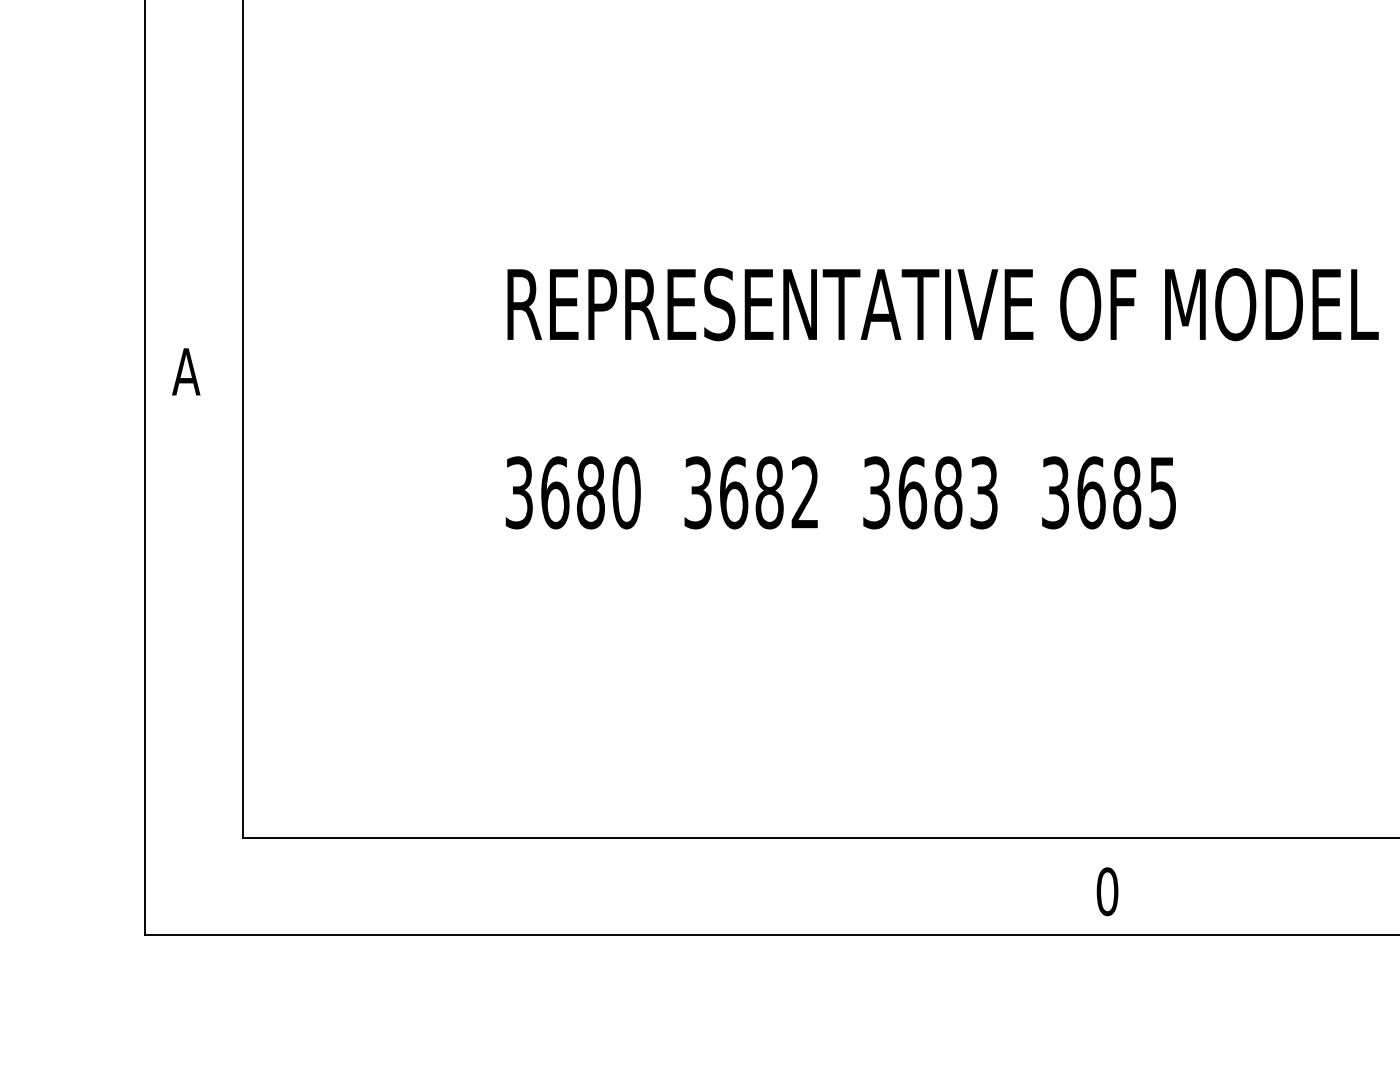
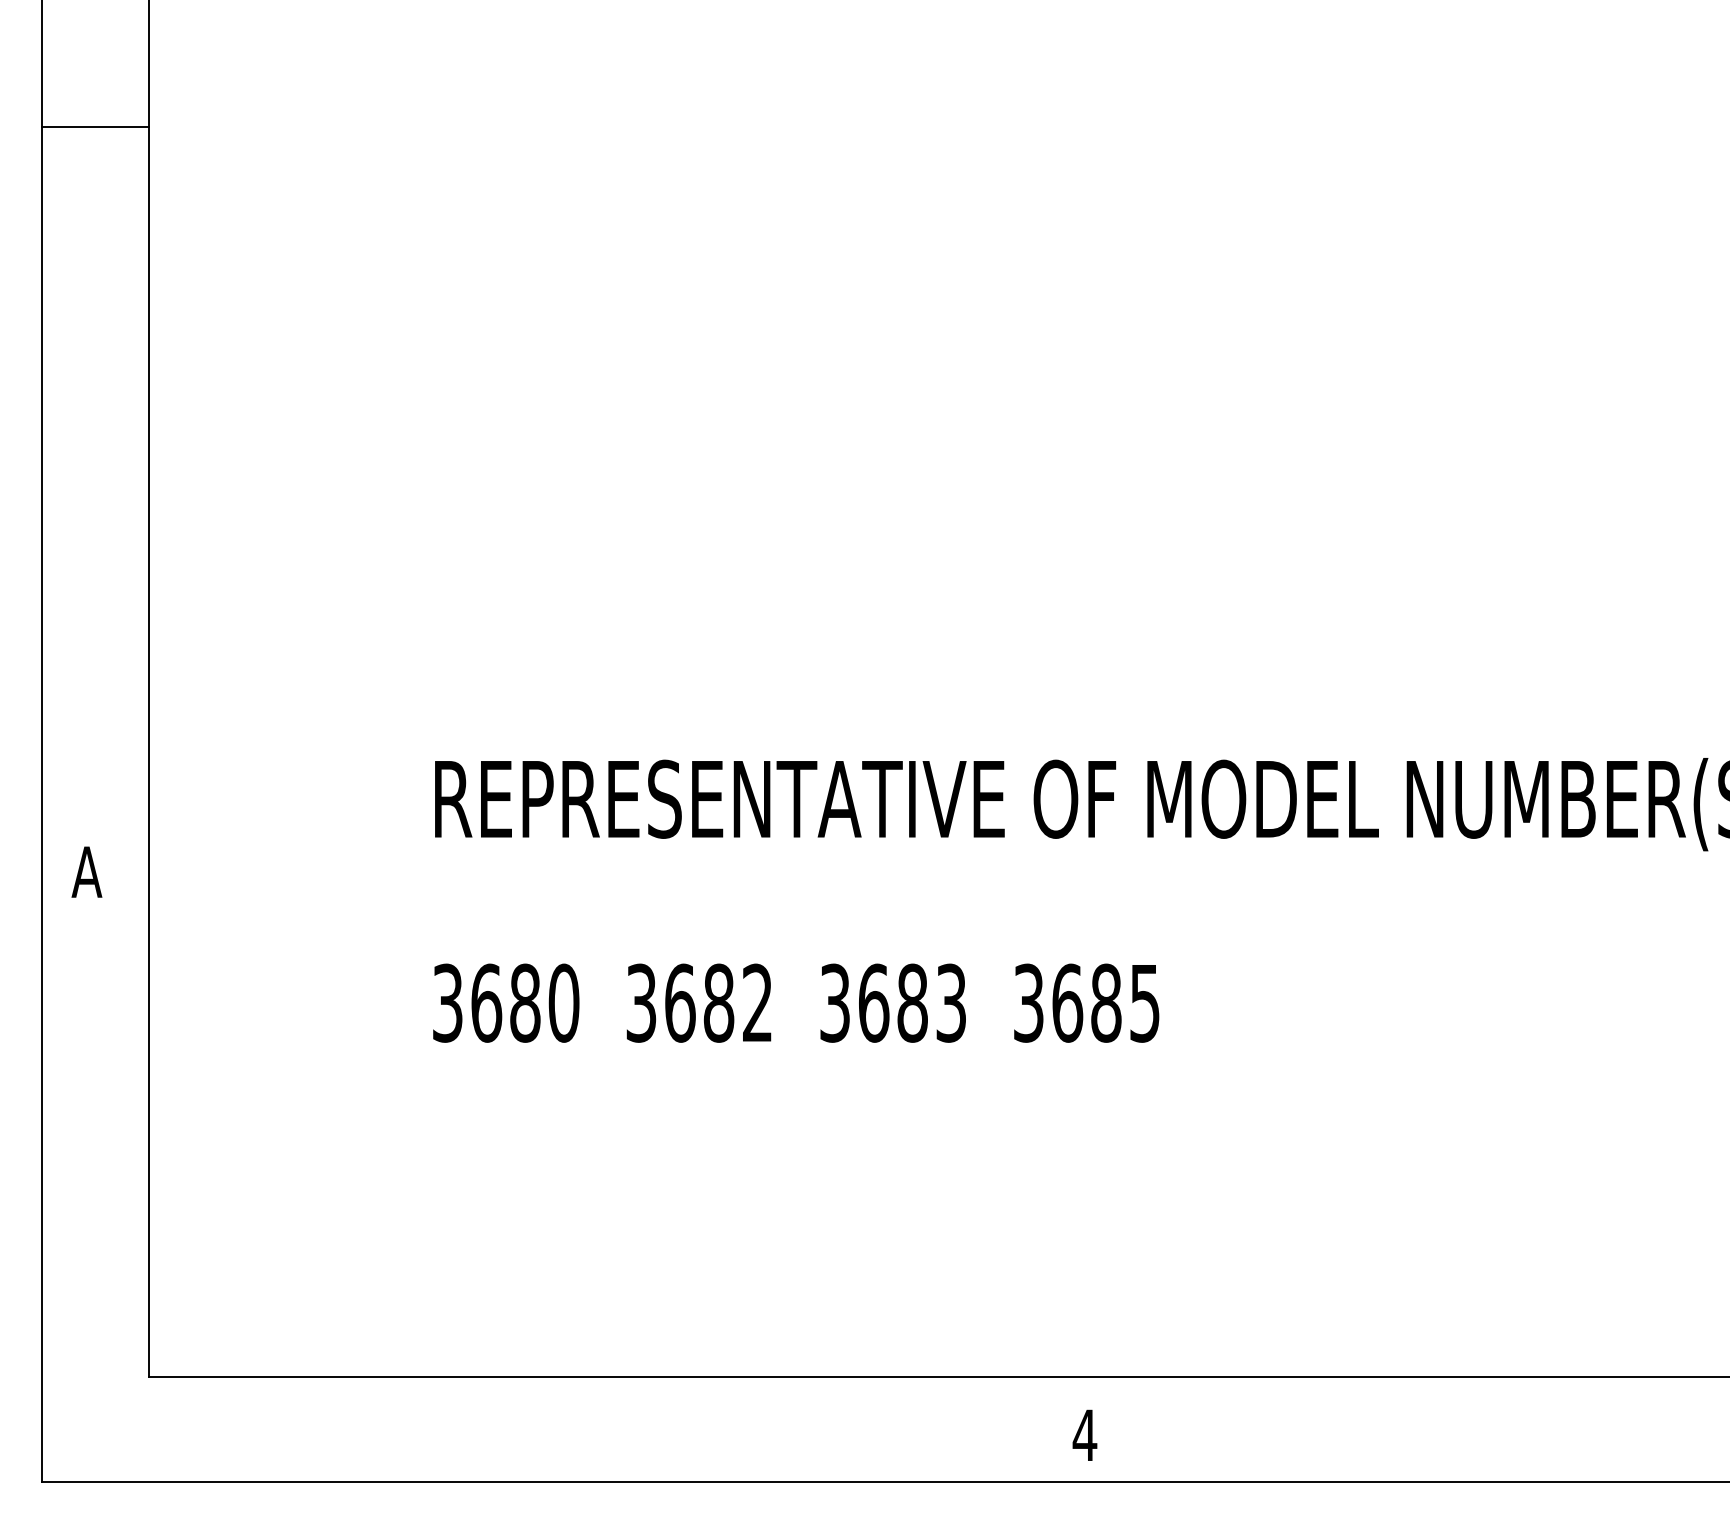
text: (1106, 891) -> (1084, 1435), 0 -> 4

